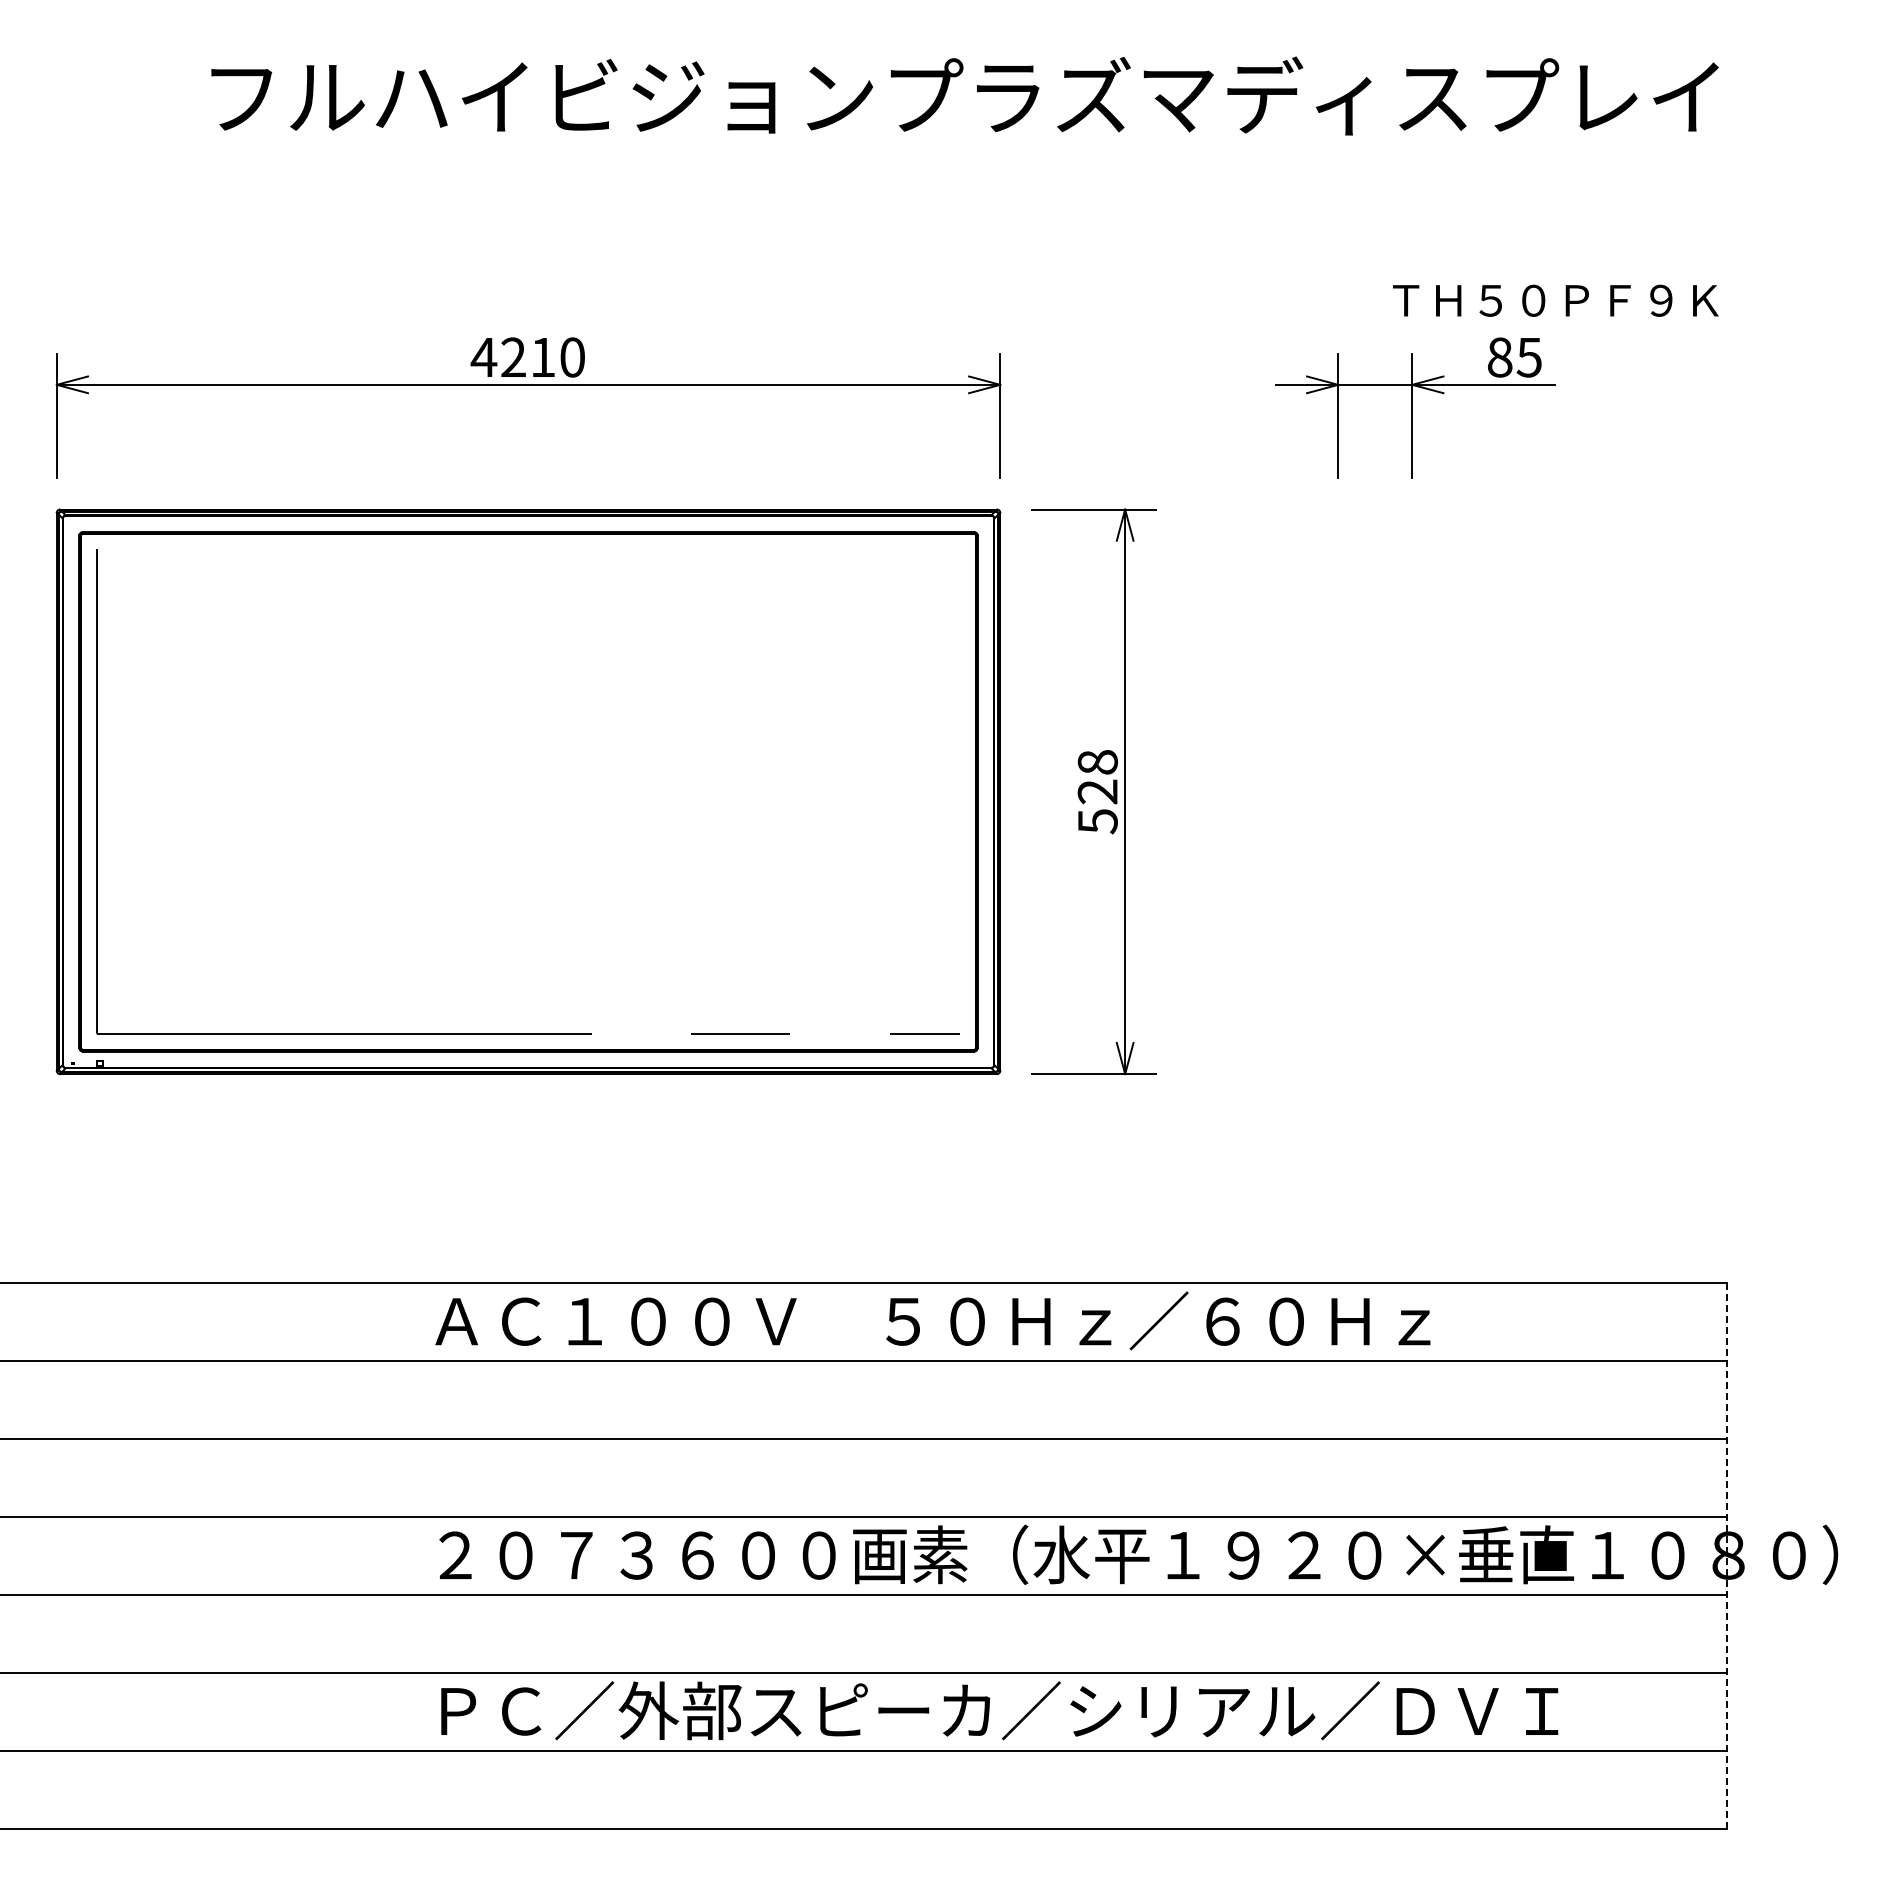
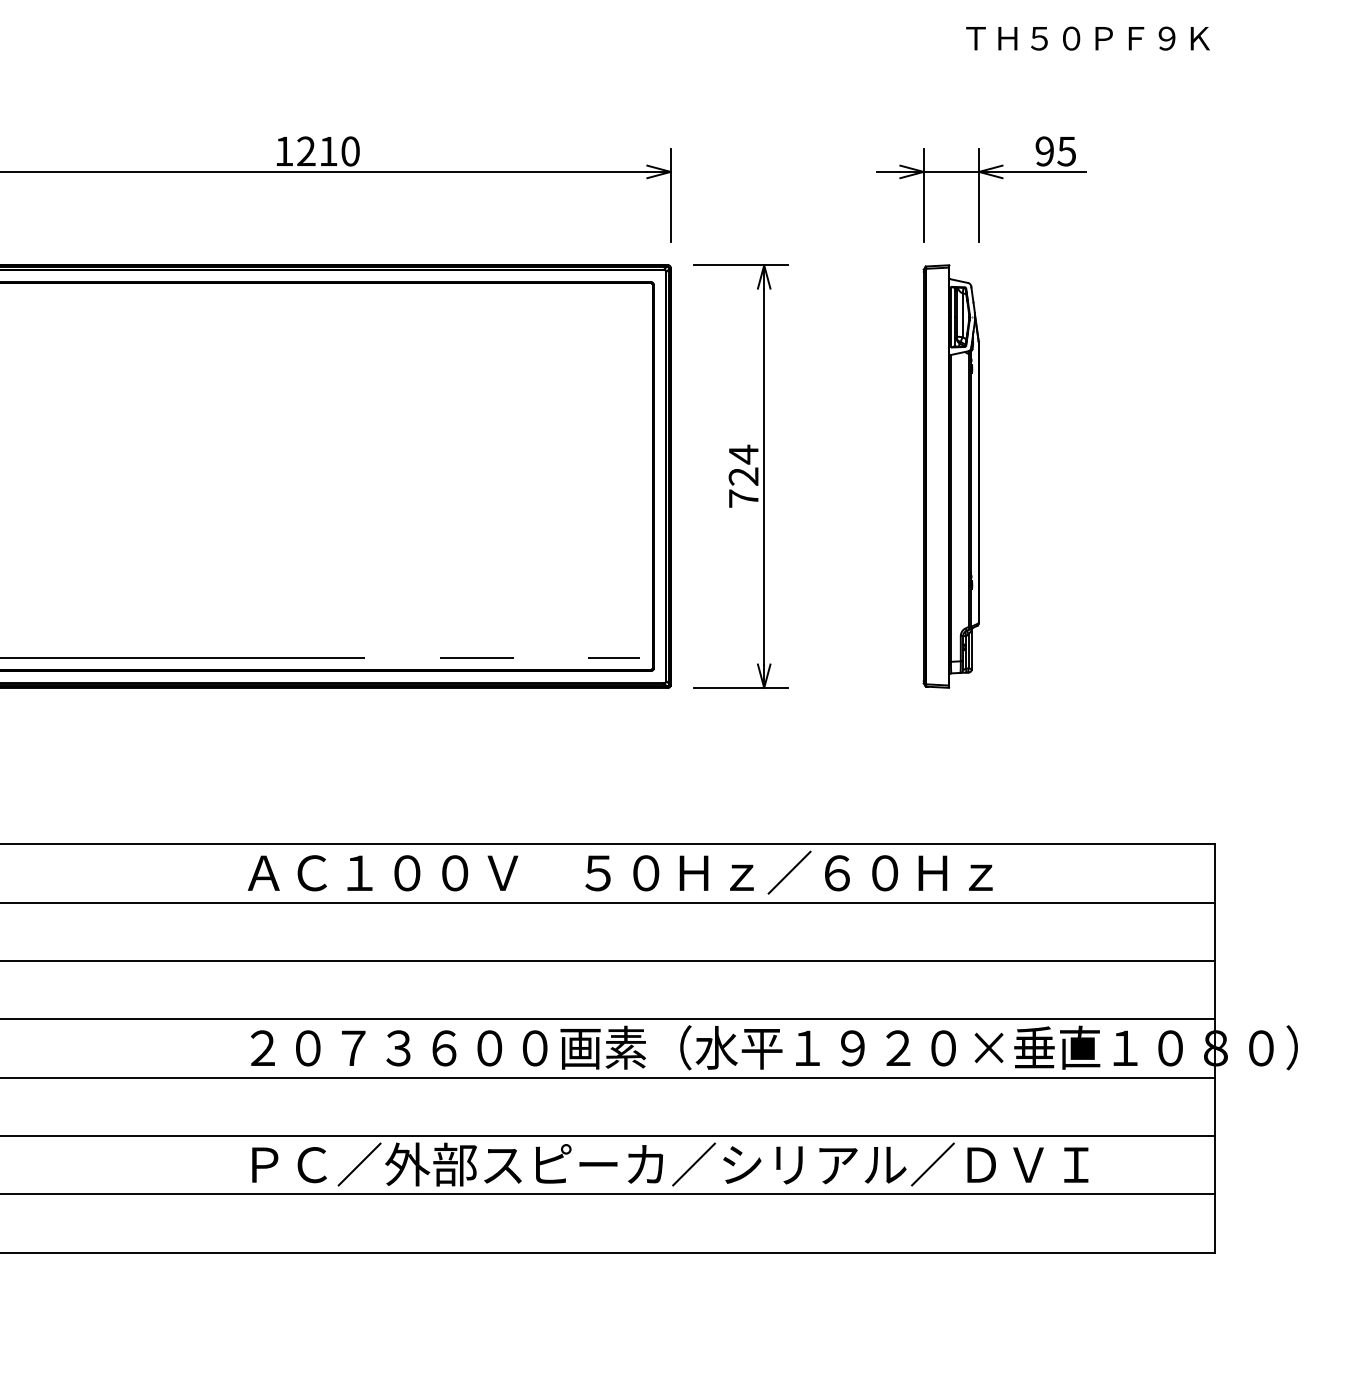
text: (1555, 300) -> (1087, 38), moved
text: (483, 357) -> (283, 151), 4210 -> 1210
text: (1499, 357) -> (1044, 151), 85 -> 95
text: (1097, 791) -> (743, 476), 528 -> 724
part: (1374, 791) -> (950, 476), added
line: (1727, 1555) -> (1215, 1048), dashed -> solid

